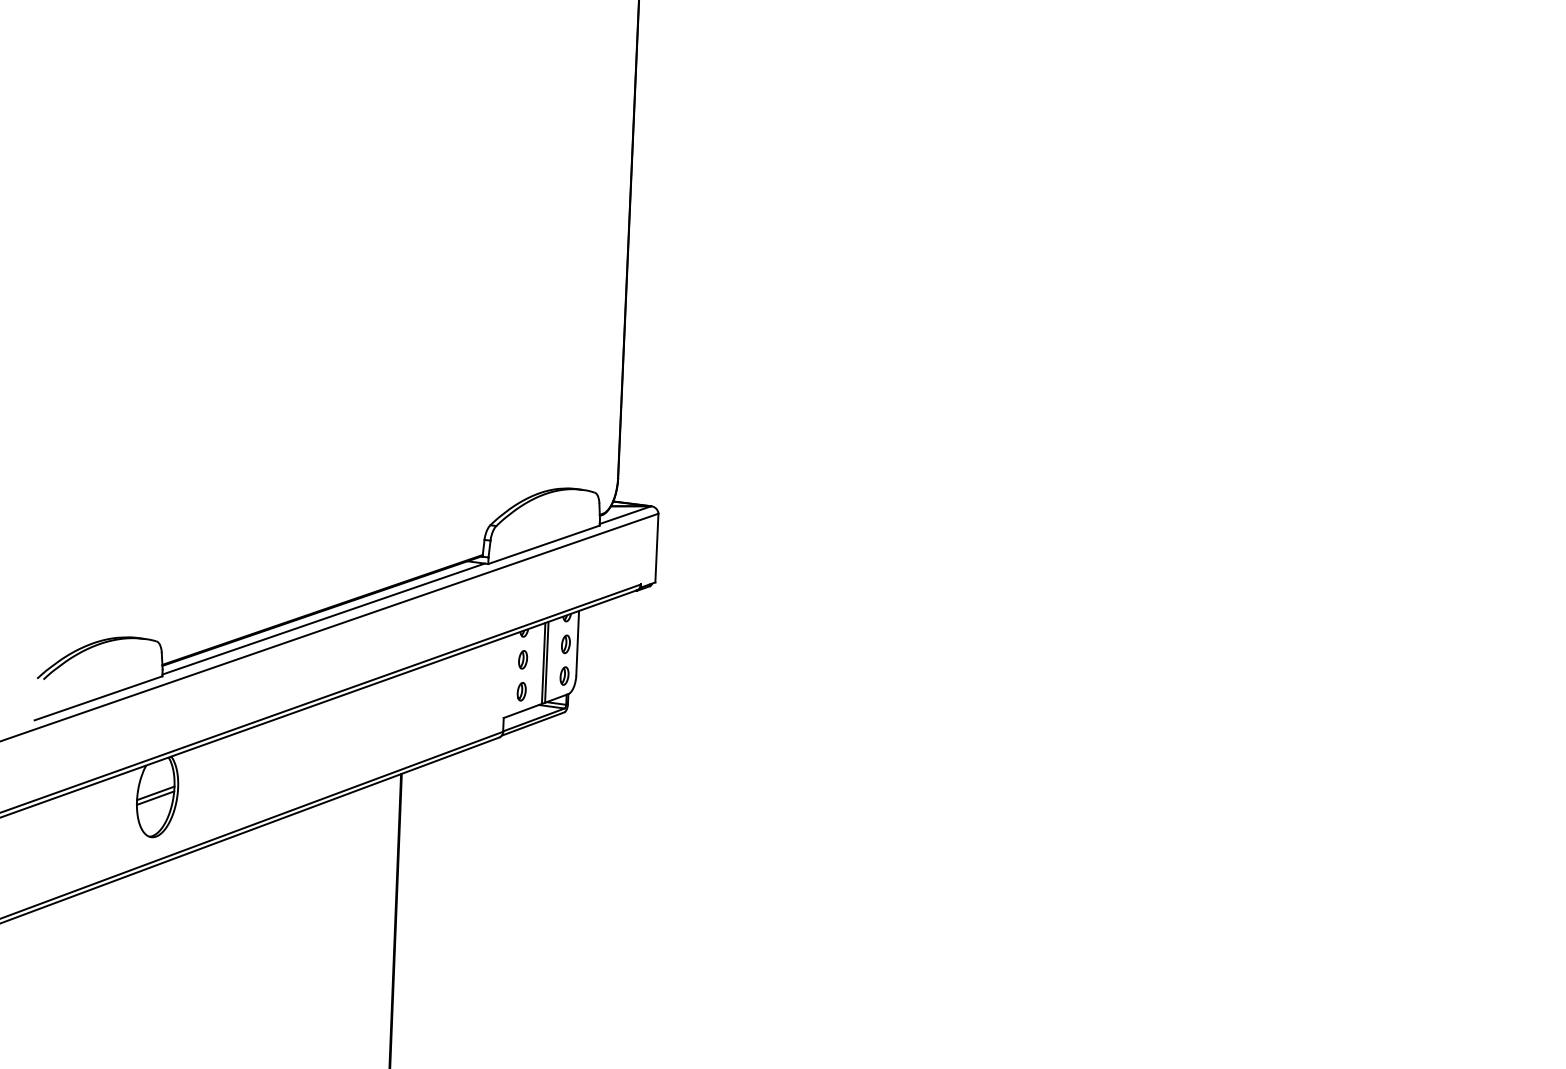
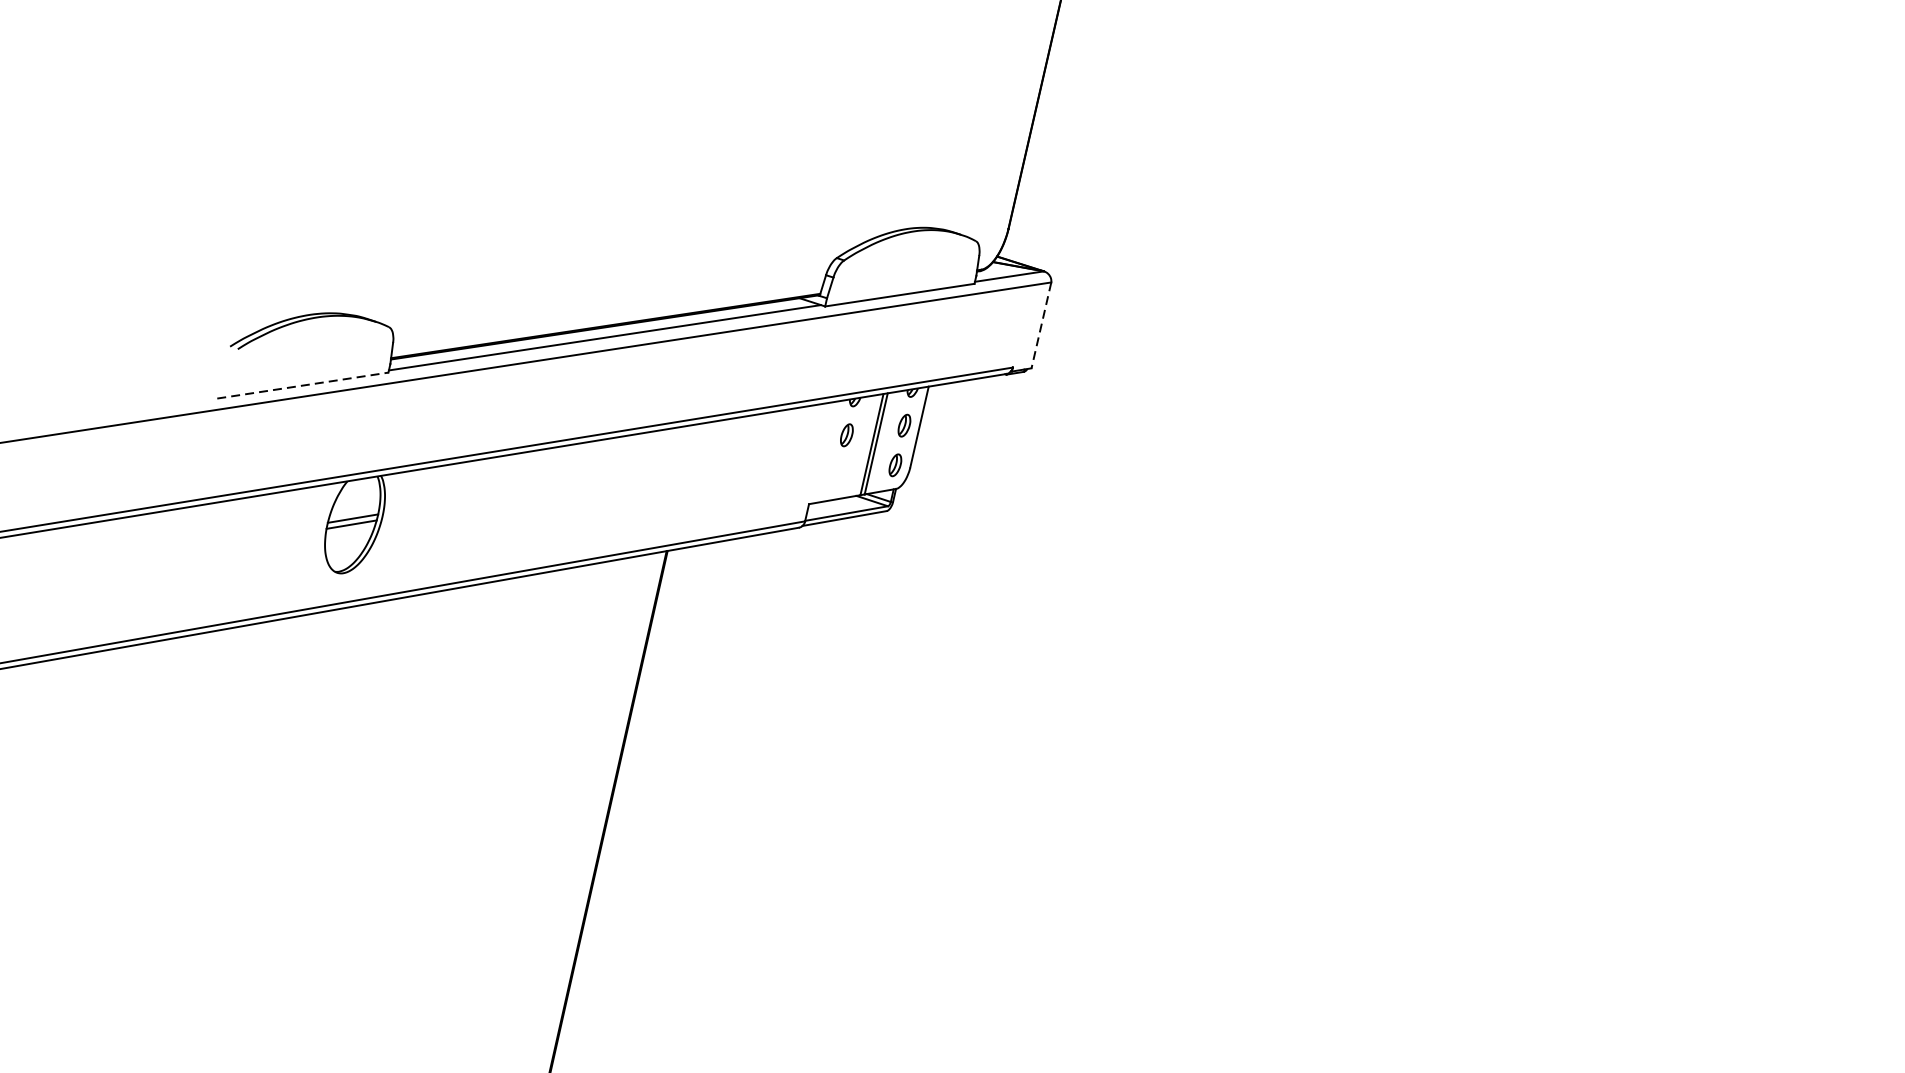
line: (656, 548) -> (1040, 325), solid -> dashed
part: (521, 691) -> (837, 474), removed
line: (98, 698) -> (302, 385), solid -> dashed

